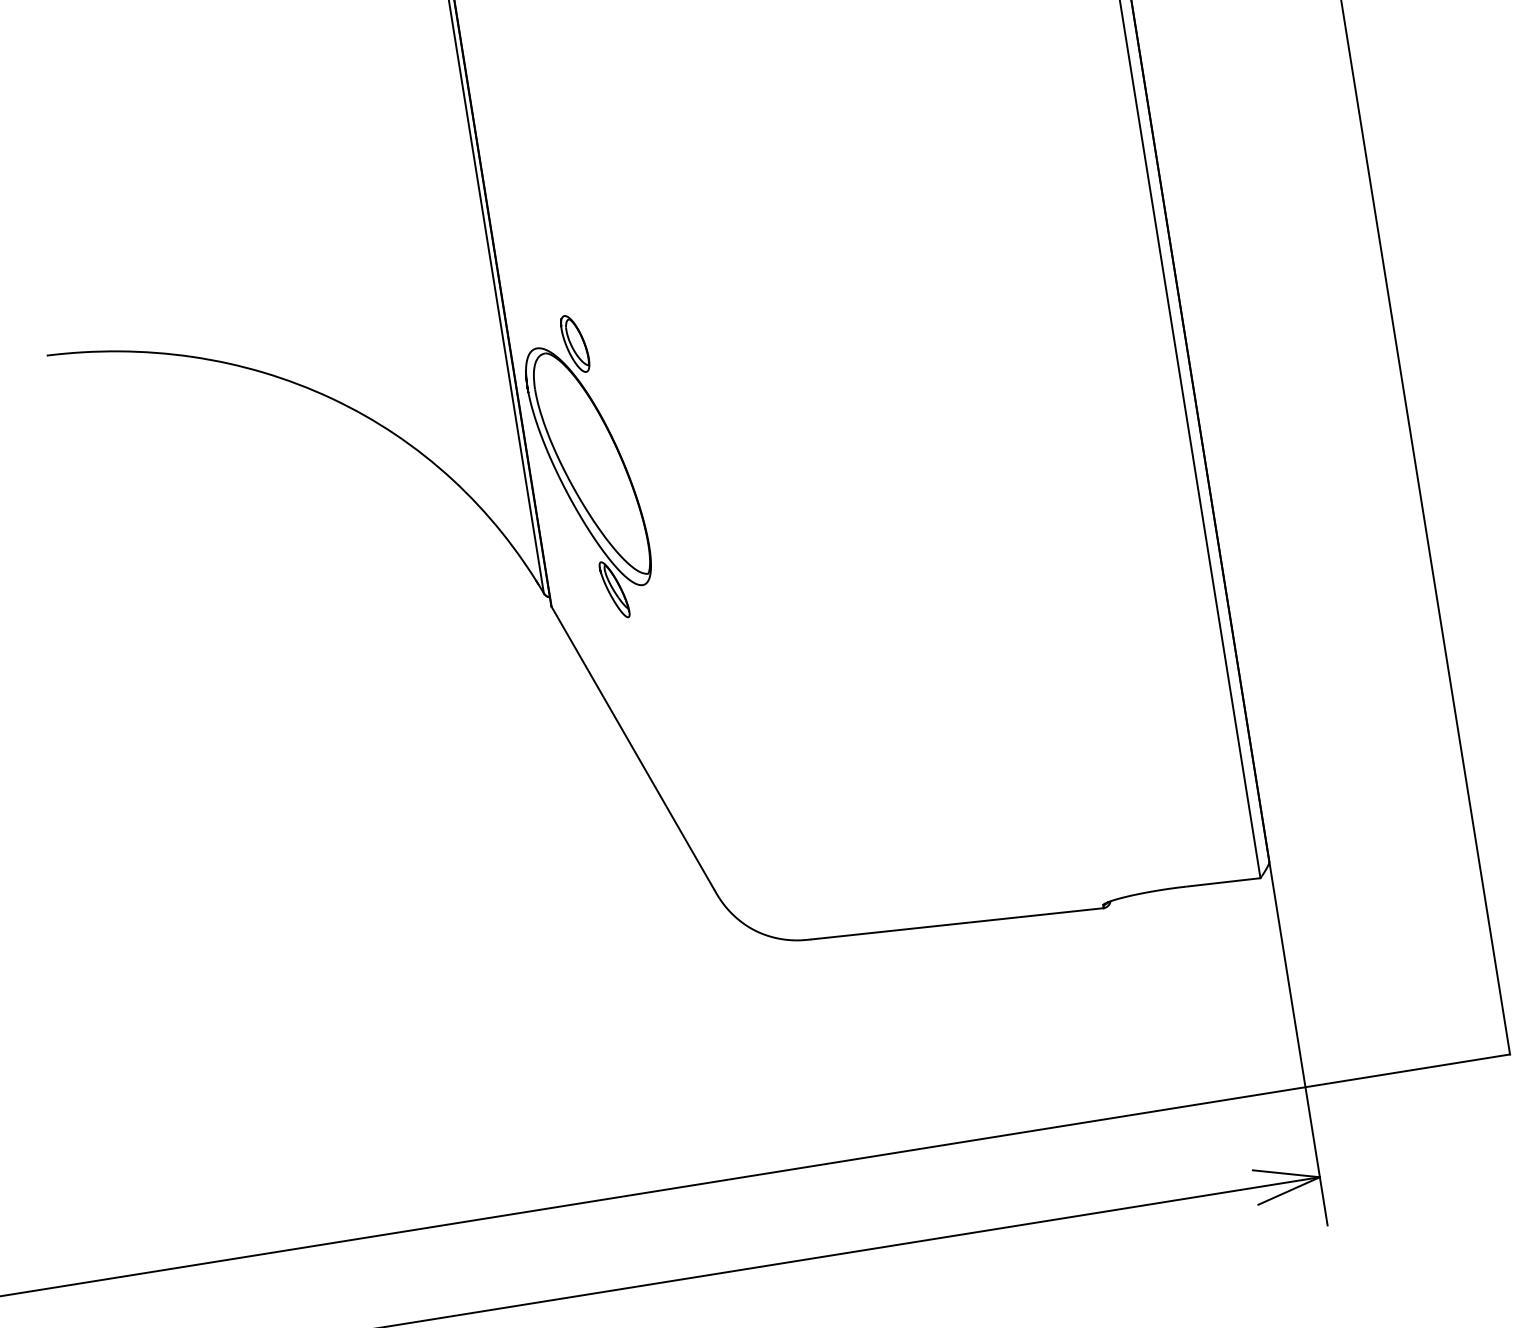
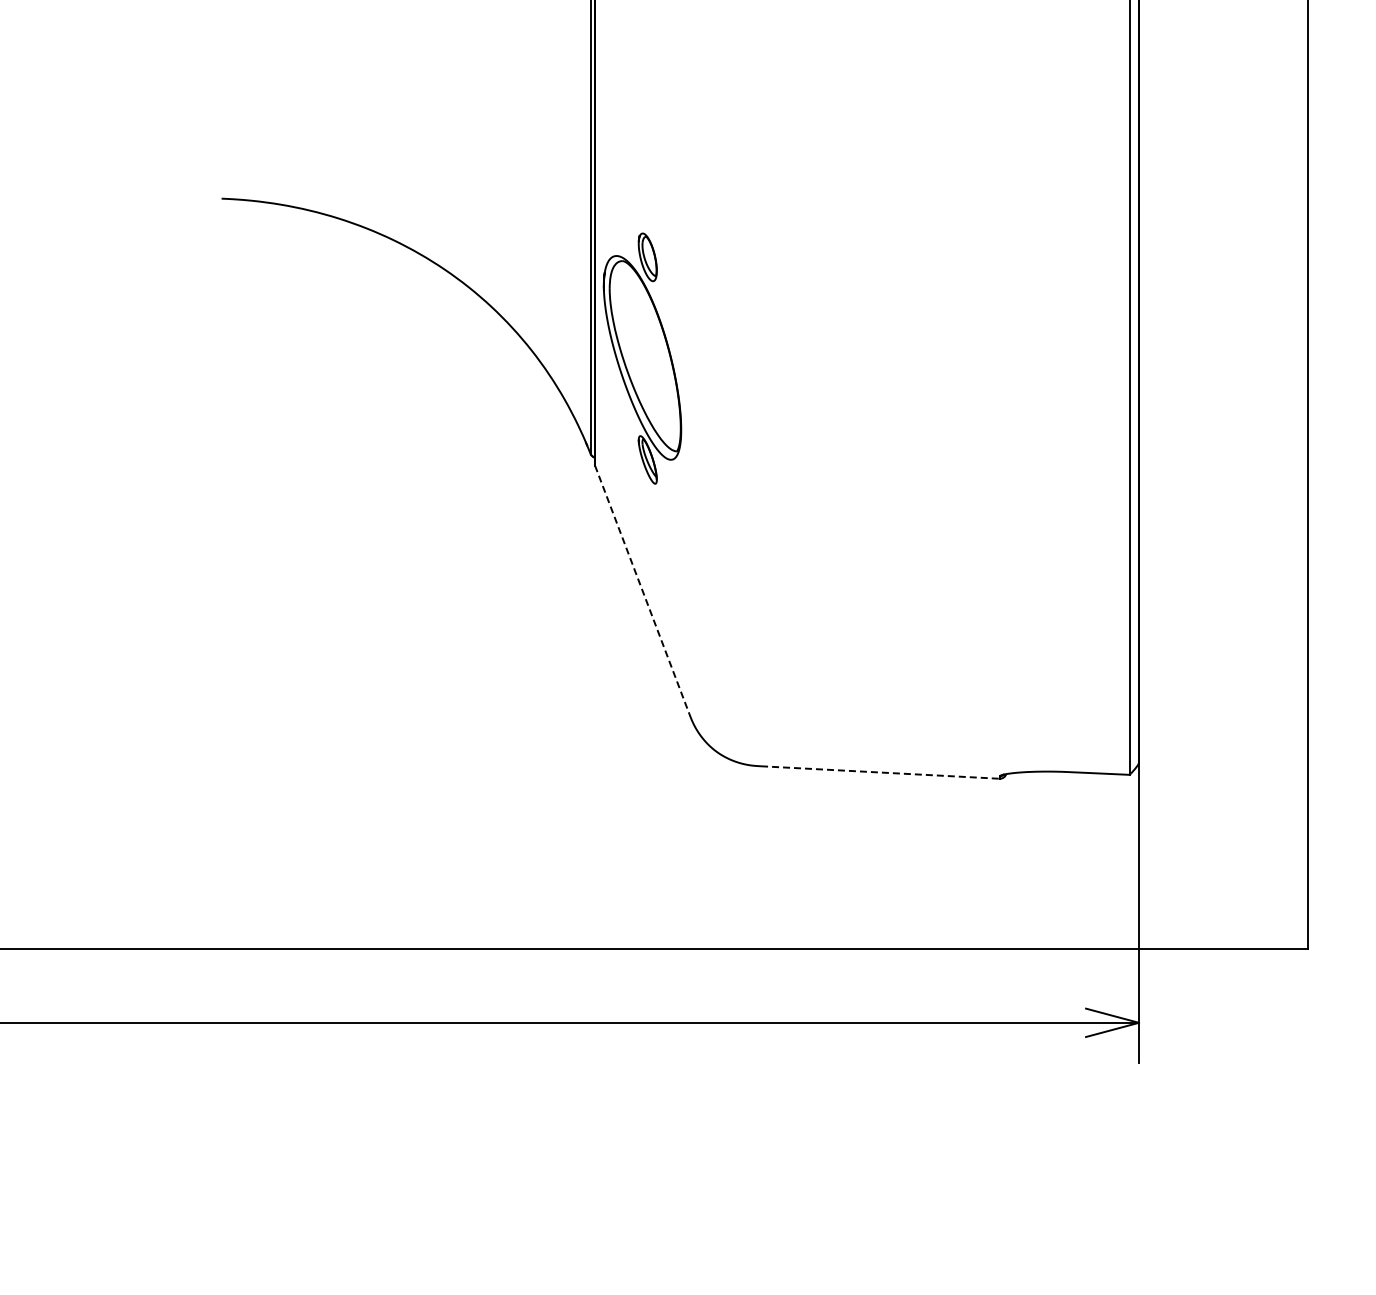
line: (633, 747) -> (642, 589), solid -> dashed
line: (957, 923) -> (880, 772), solid -> dashed

